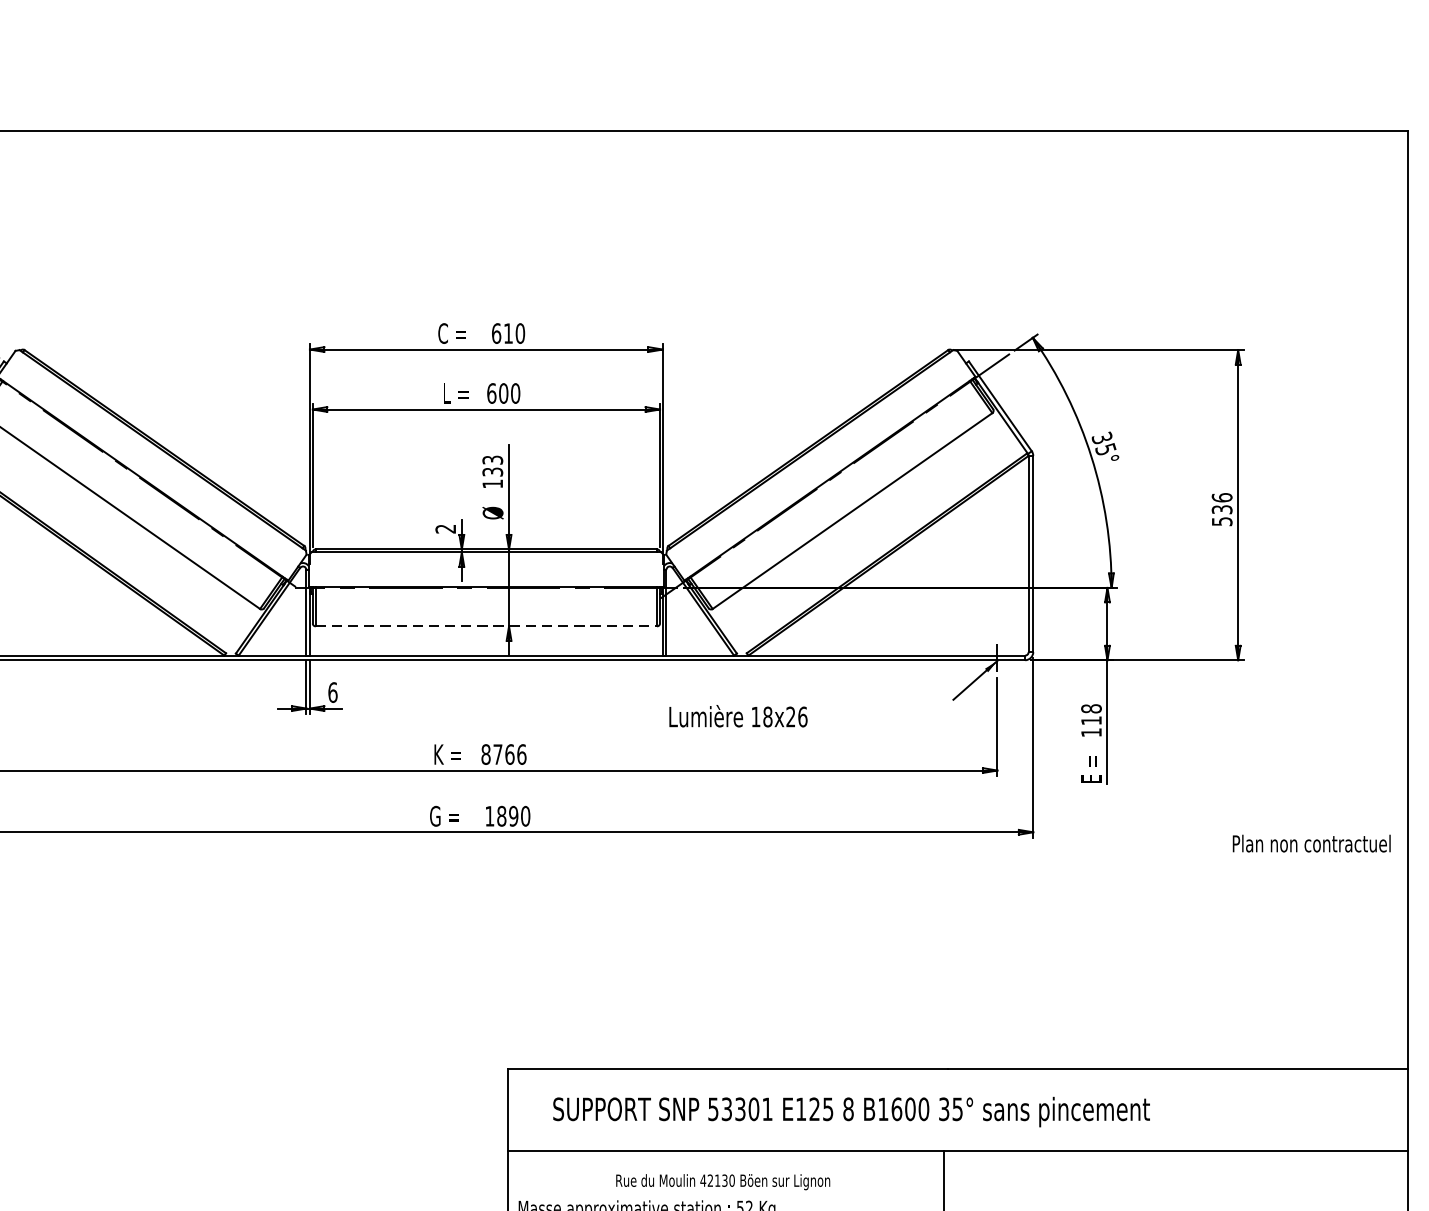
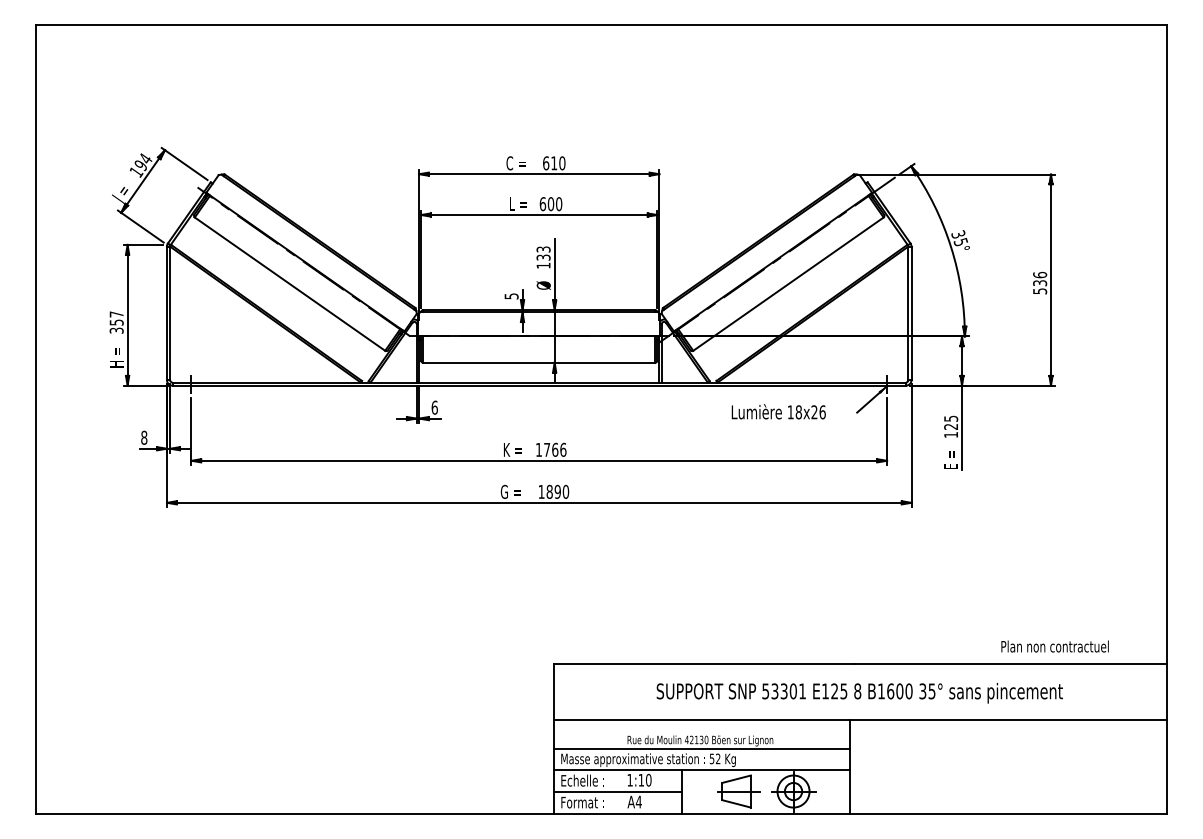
text: (445, 529) -> (511, 296), 2 -> 5
line: (486, 626) -> (539, 362), dashed -> solid
text: (1092, 714) -> (951, 422), 118 -> 125
text: (737, 715) -> (778, 411), moved
text: (485, 753) -> (538, 449), 8766 -> 1766
text: (1310, 843) -> (1054, 646), moved
text: (851, 1112) -> (859, 693), moved
line: (724, 1193) -> (701, 748), added

